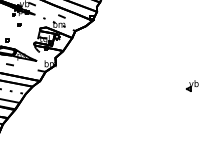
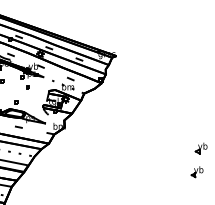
part: (187, 109) -> (196, 172), added

